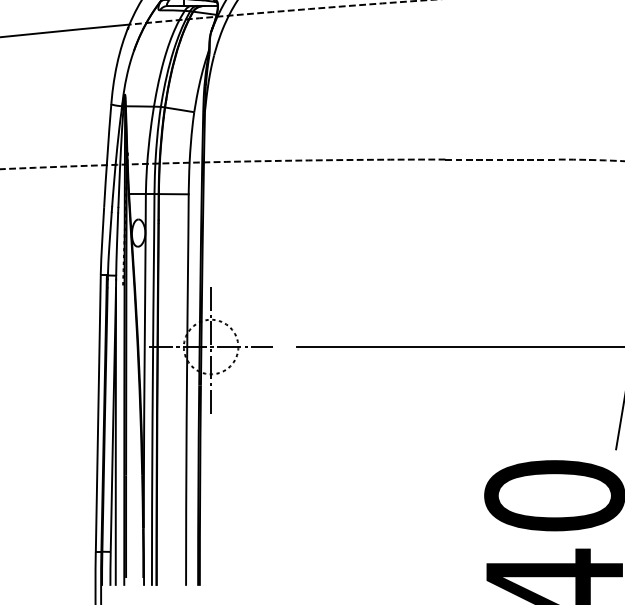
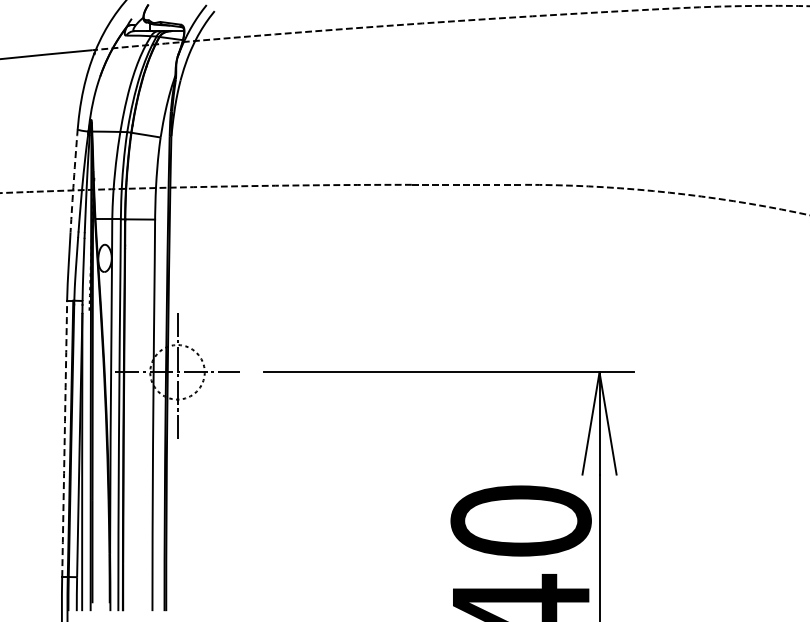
arc: (107, 155) -> (73, 180), solid -> dashed
arc: (98, 413) -> (64, 438), solid -> dashed

